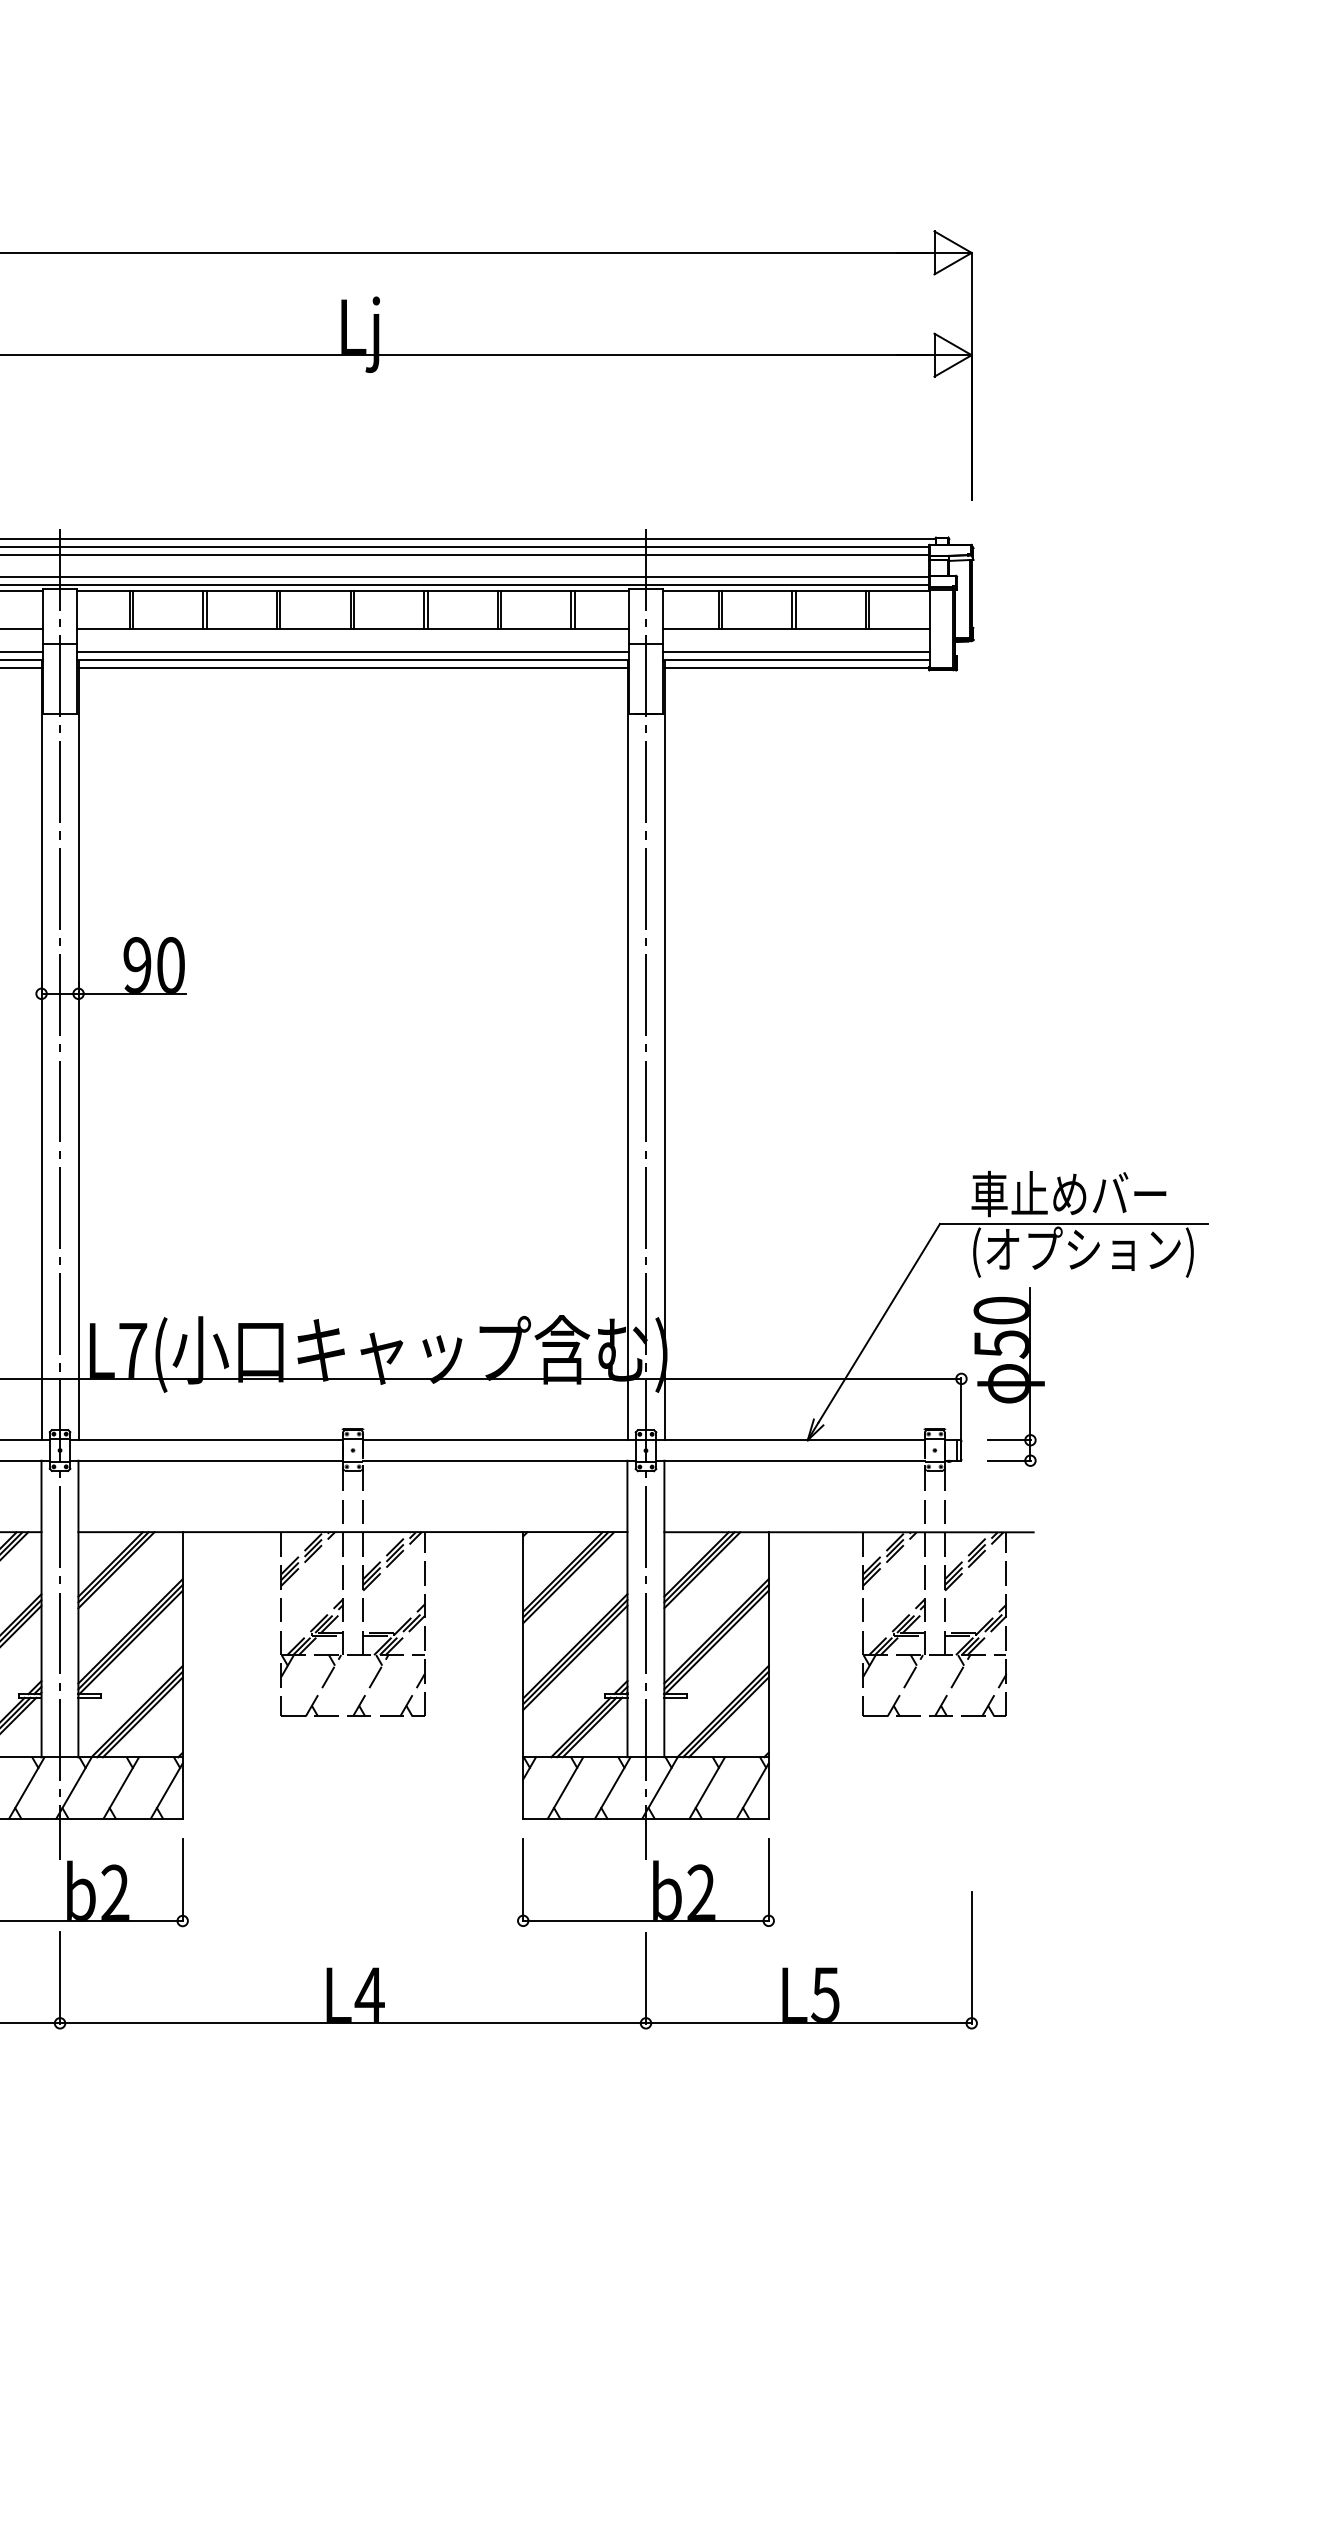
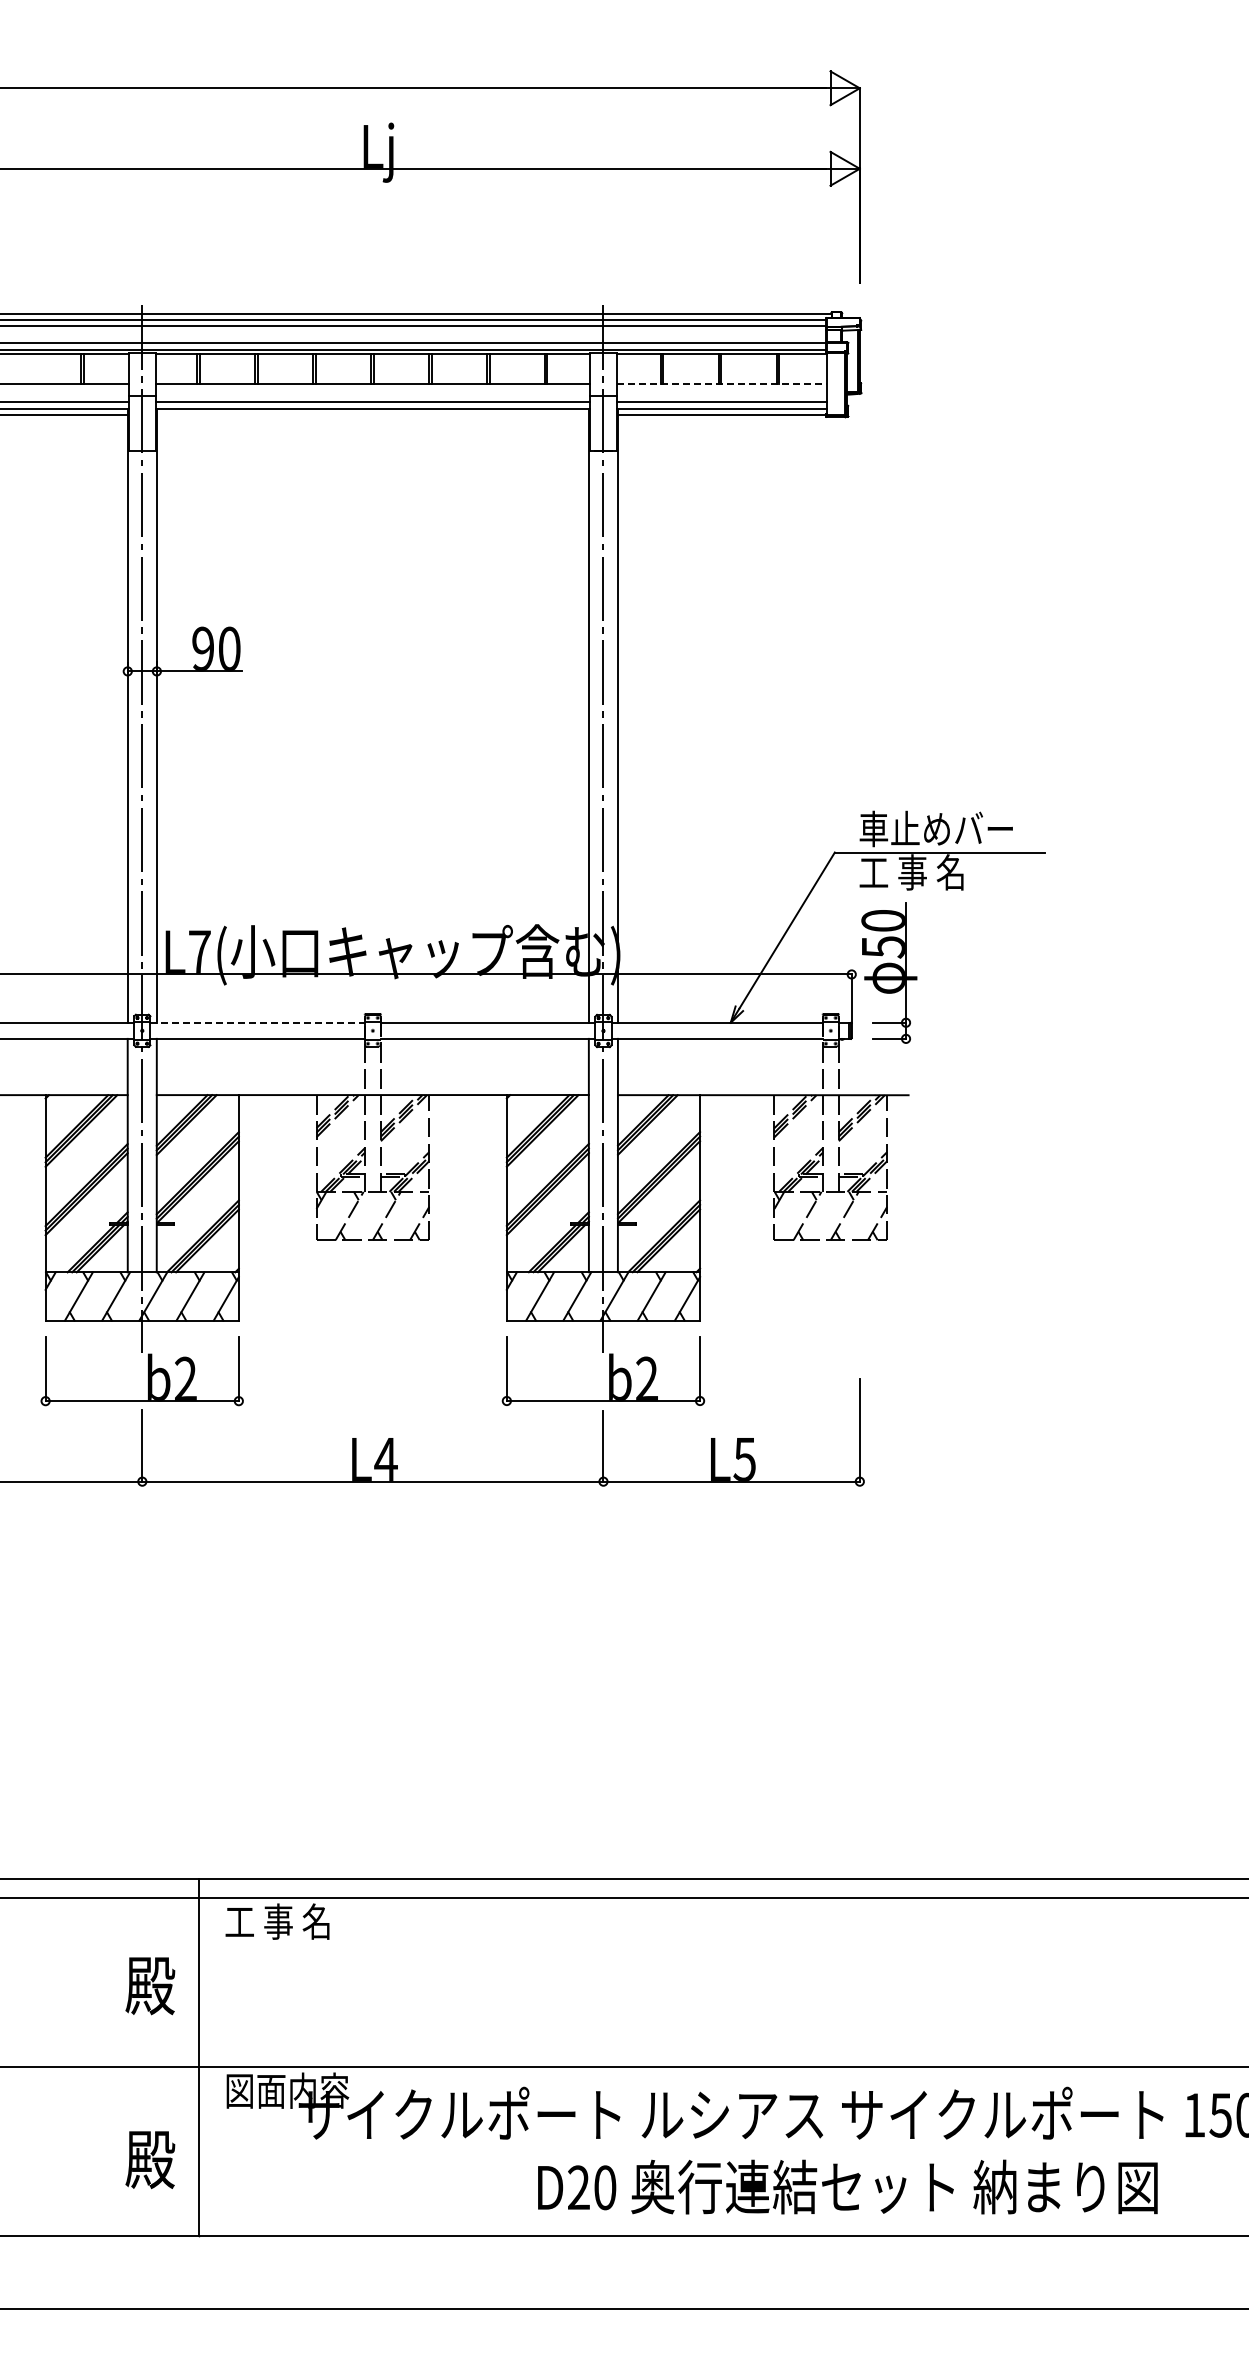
line: (797, 629) -> (722, 384), solid -> dashed
line: (352, 667) -> (372, 414), removed
text: (1081, 1251) -> (946, 874), (オプション) -> 工 事 名
line: (207, 1439) -> (258, 1022), solid -> dashed

